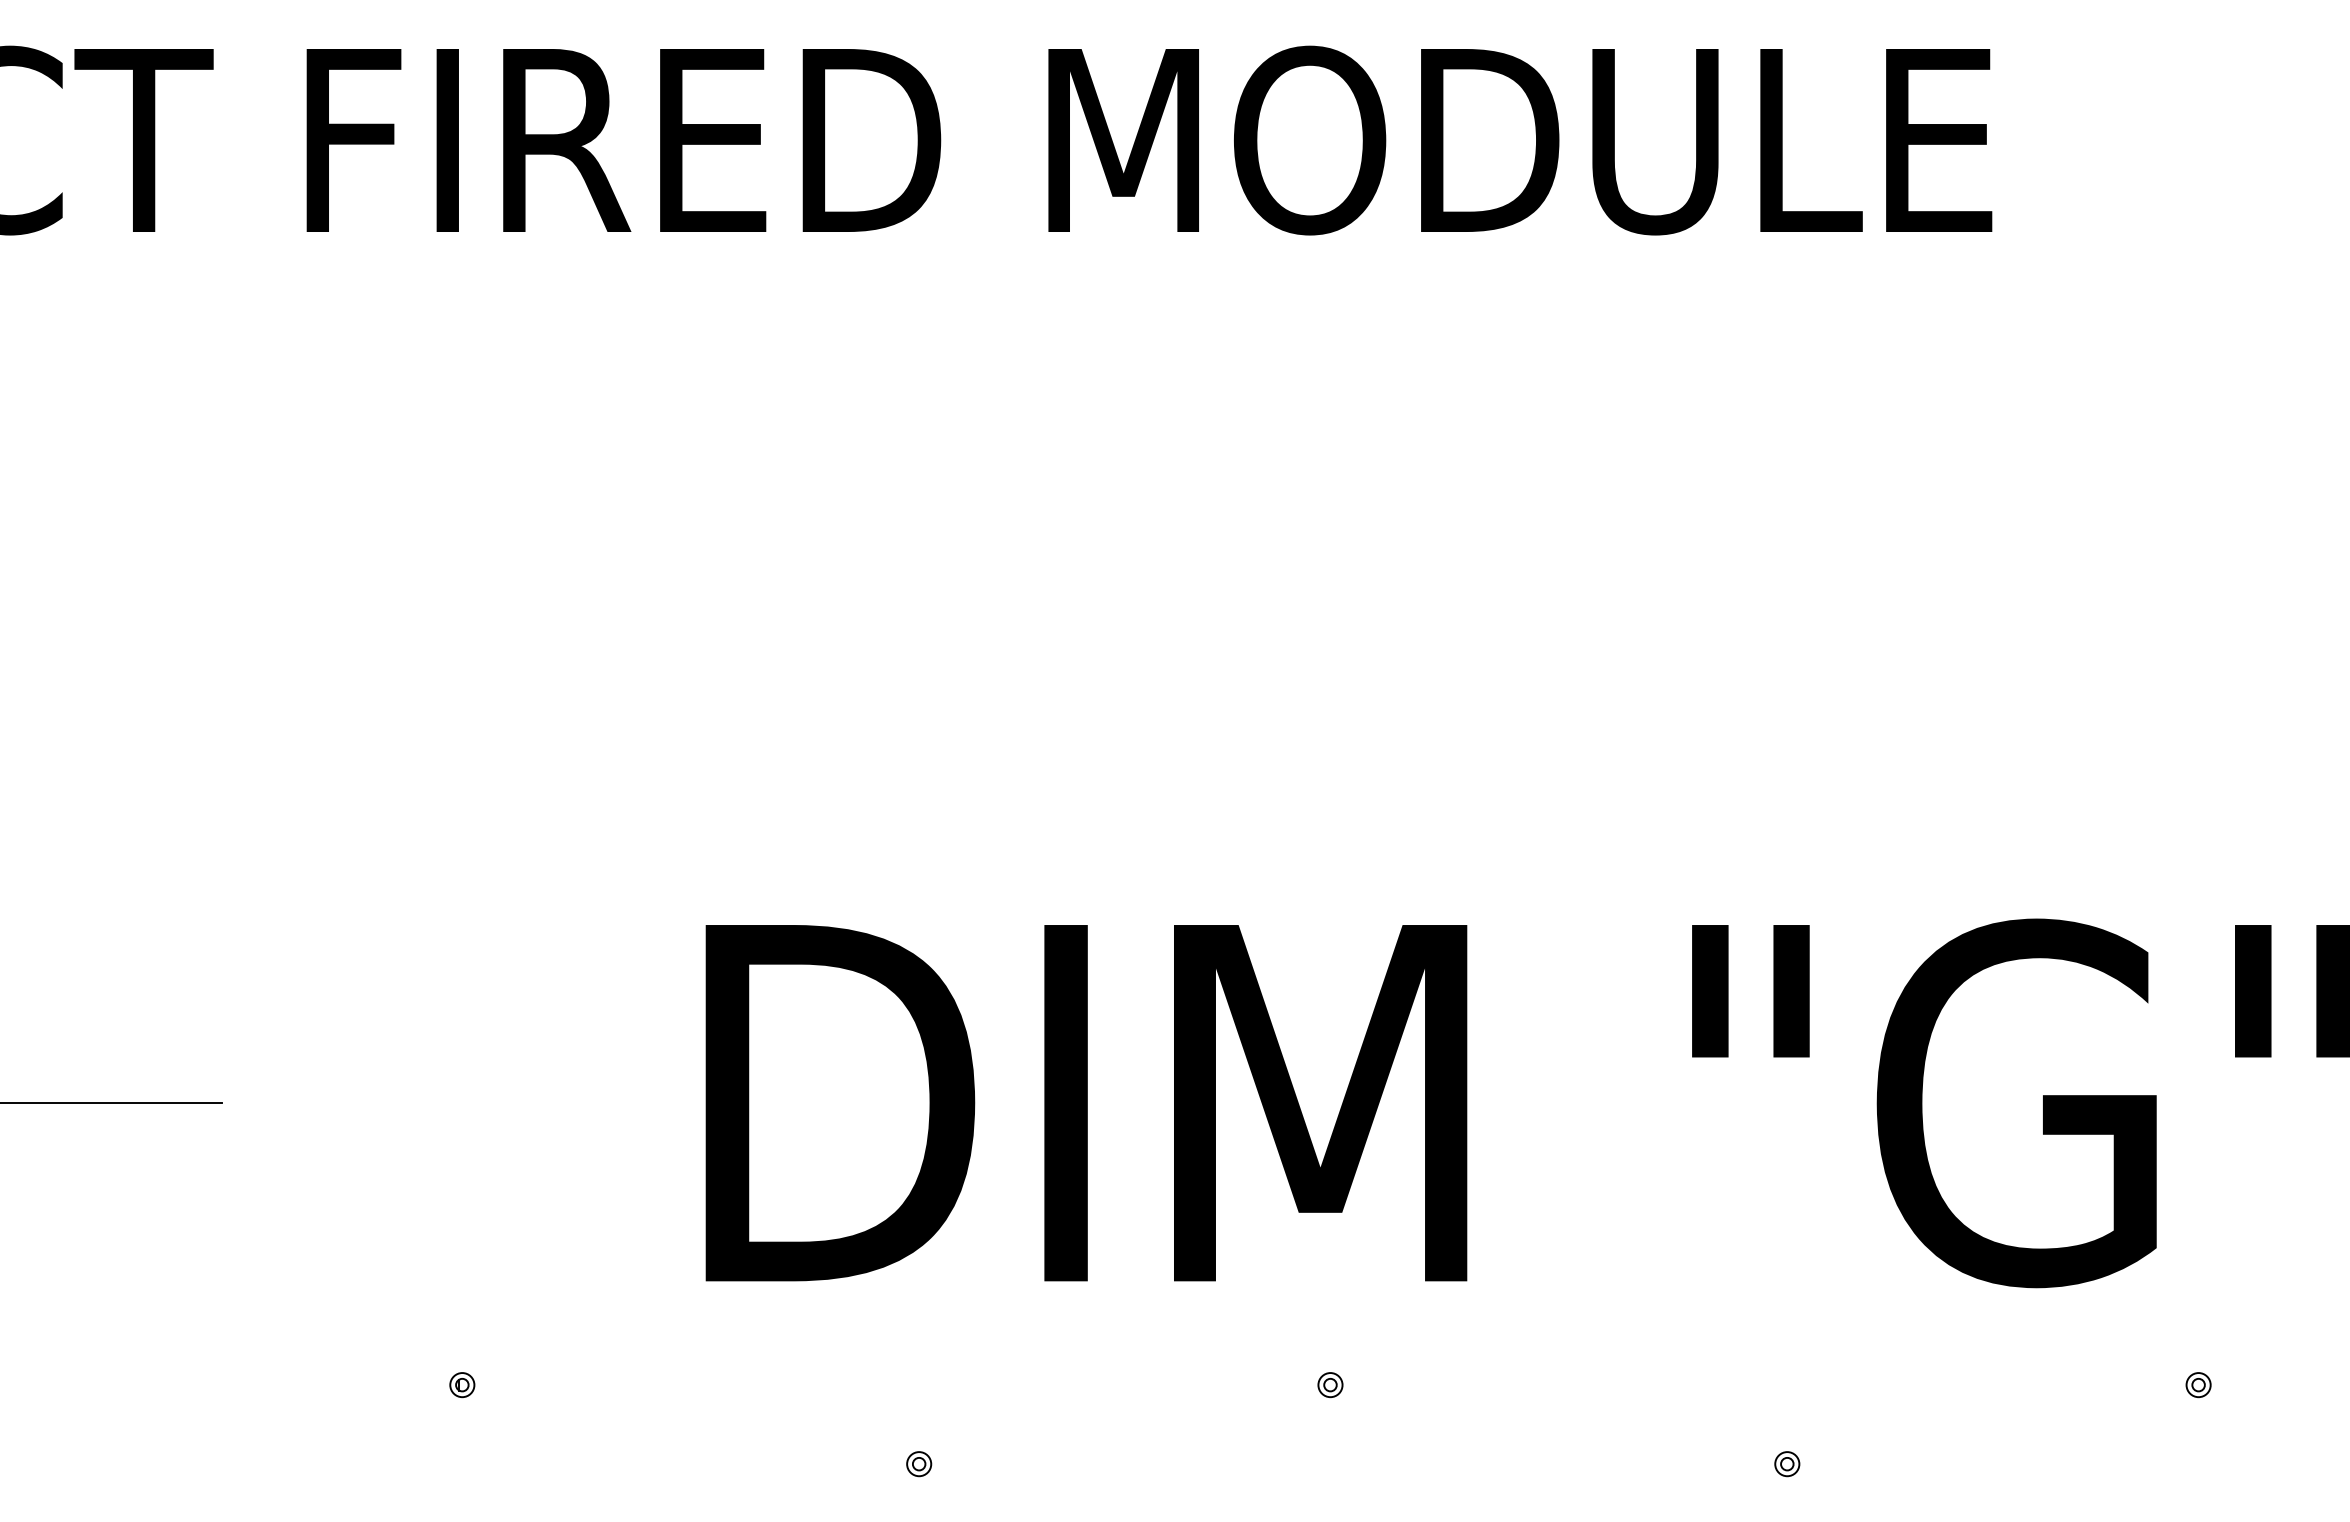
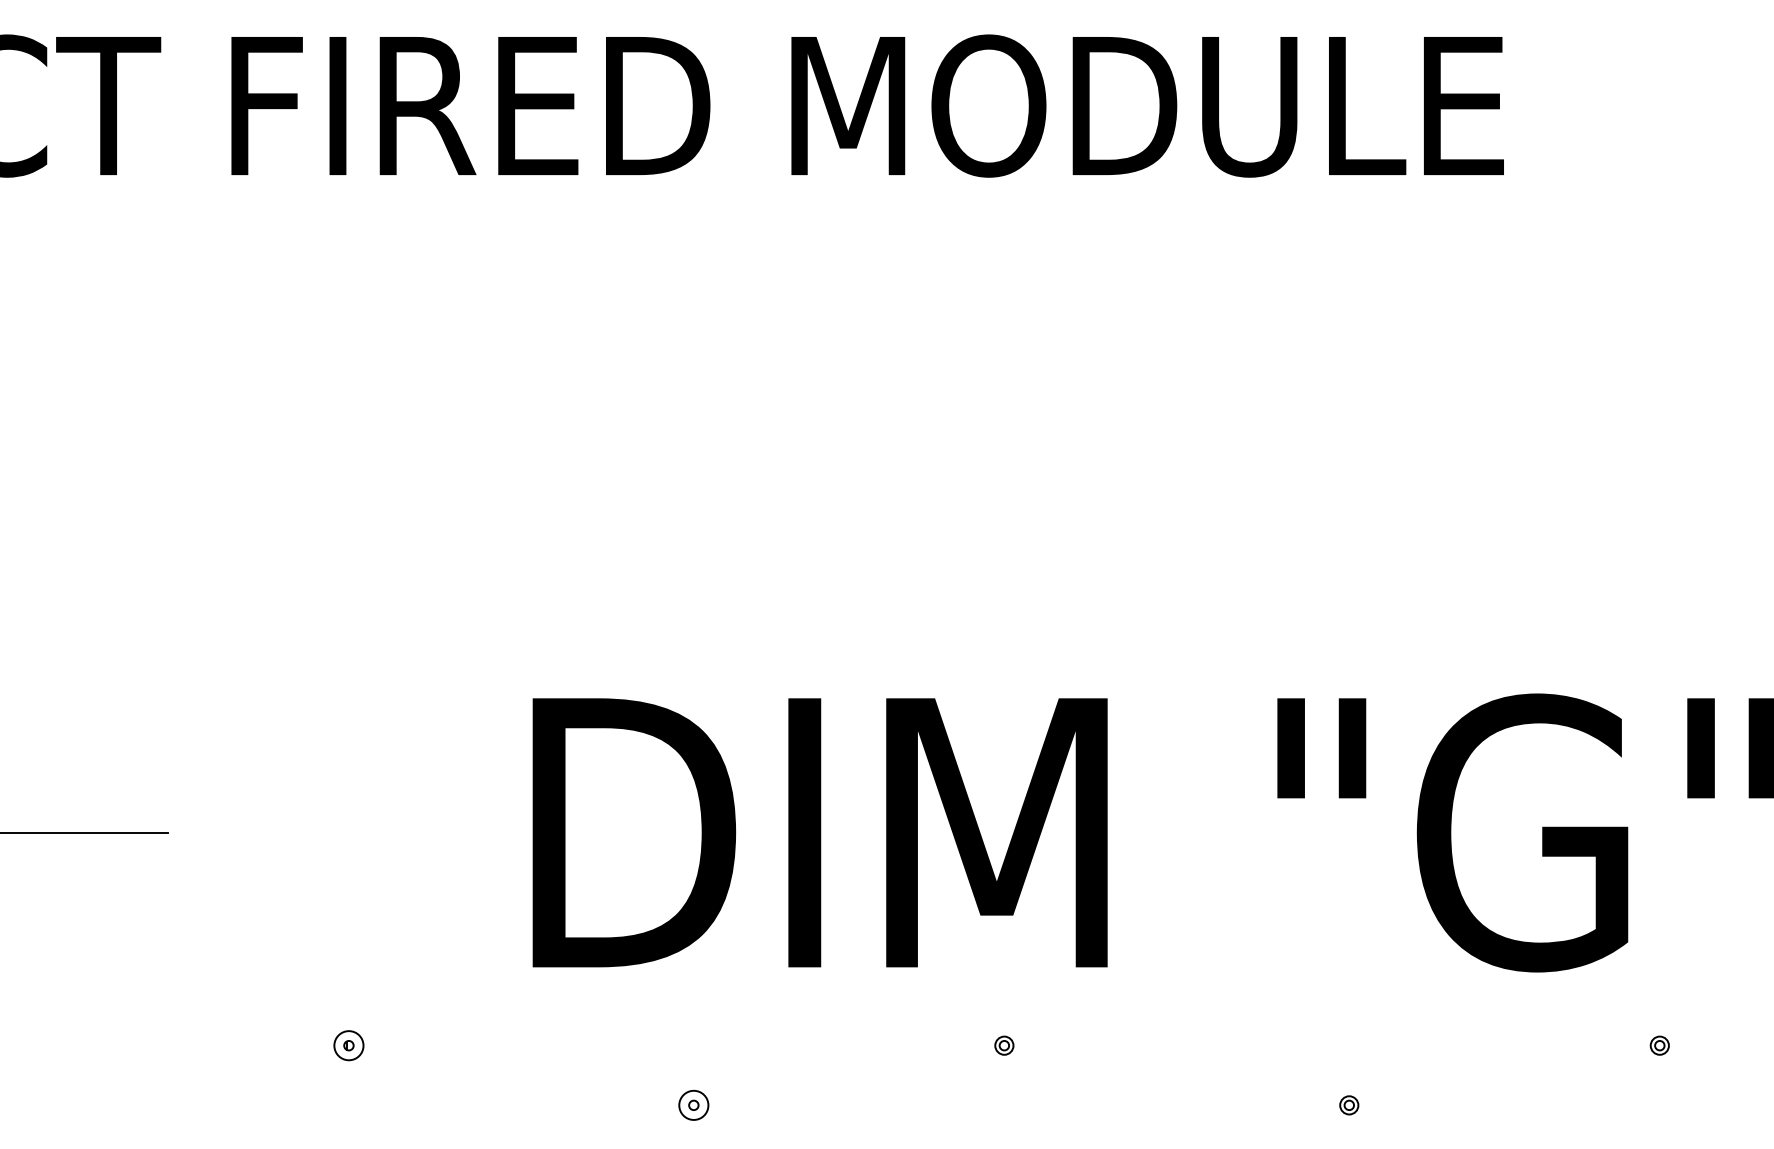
circle: (462, 1385) -> (349, 1045), size x1.6
circle: (919, 1464) -> (694, 1105), size x1.6

